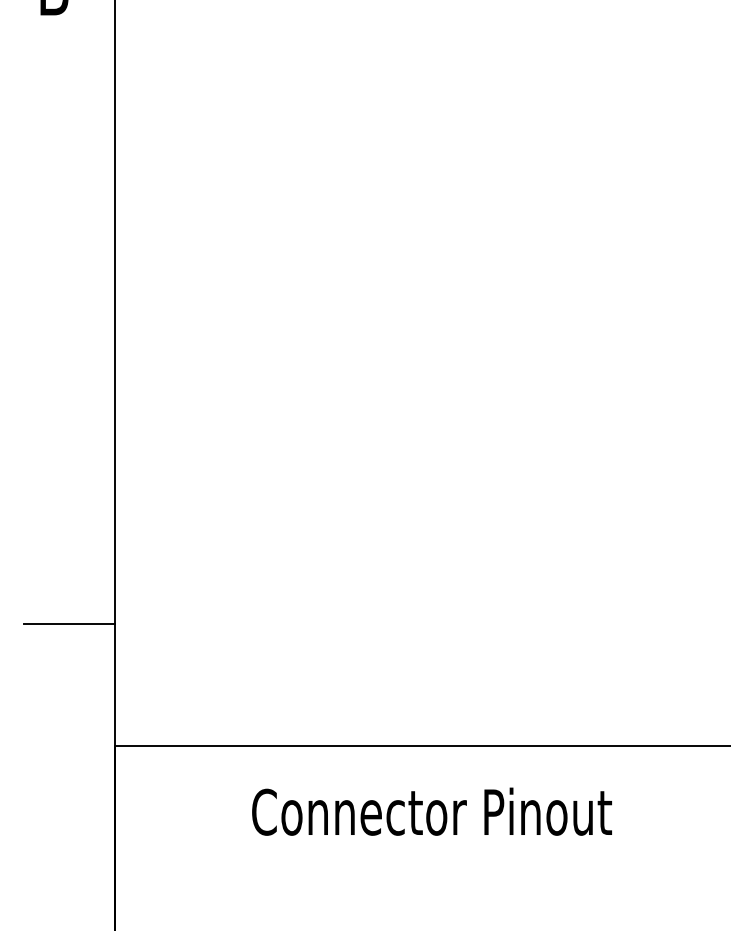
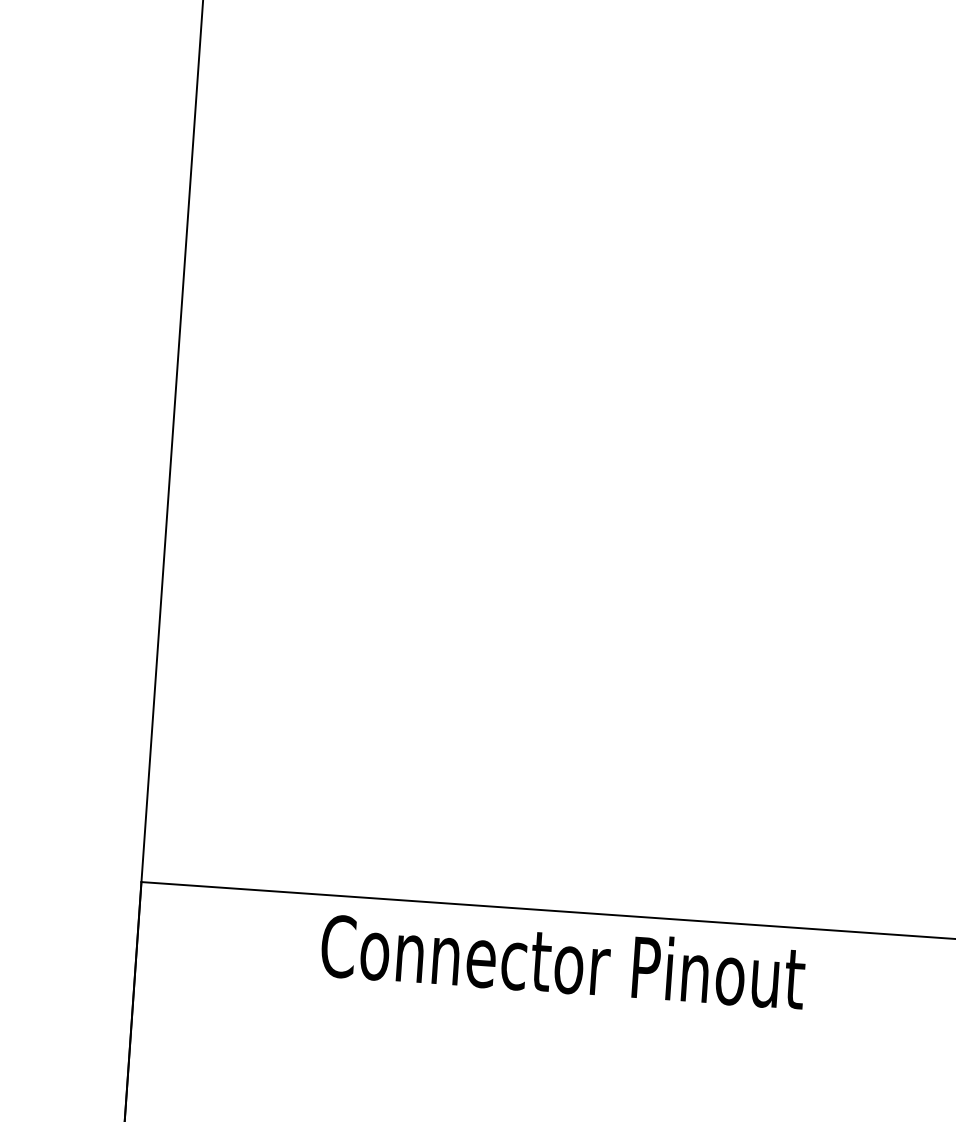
line: (68, 624) -> (90, 715), removed
text: (431, 811) -> (562, 961), moved

